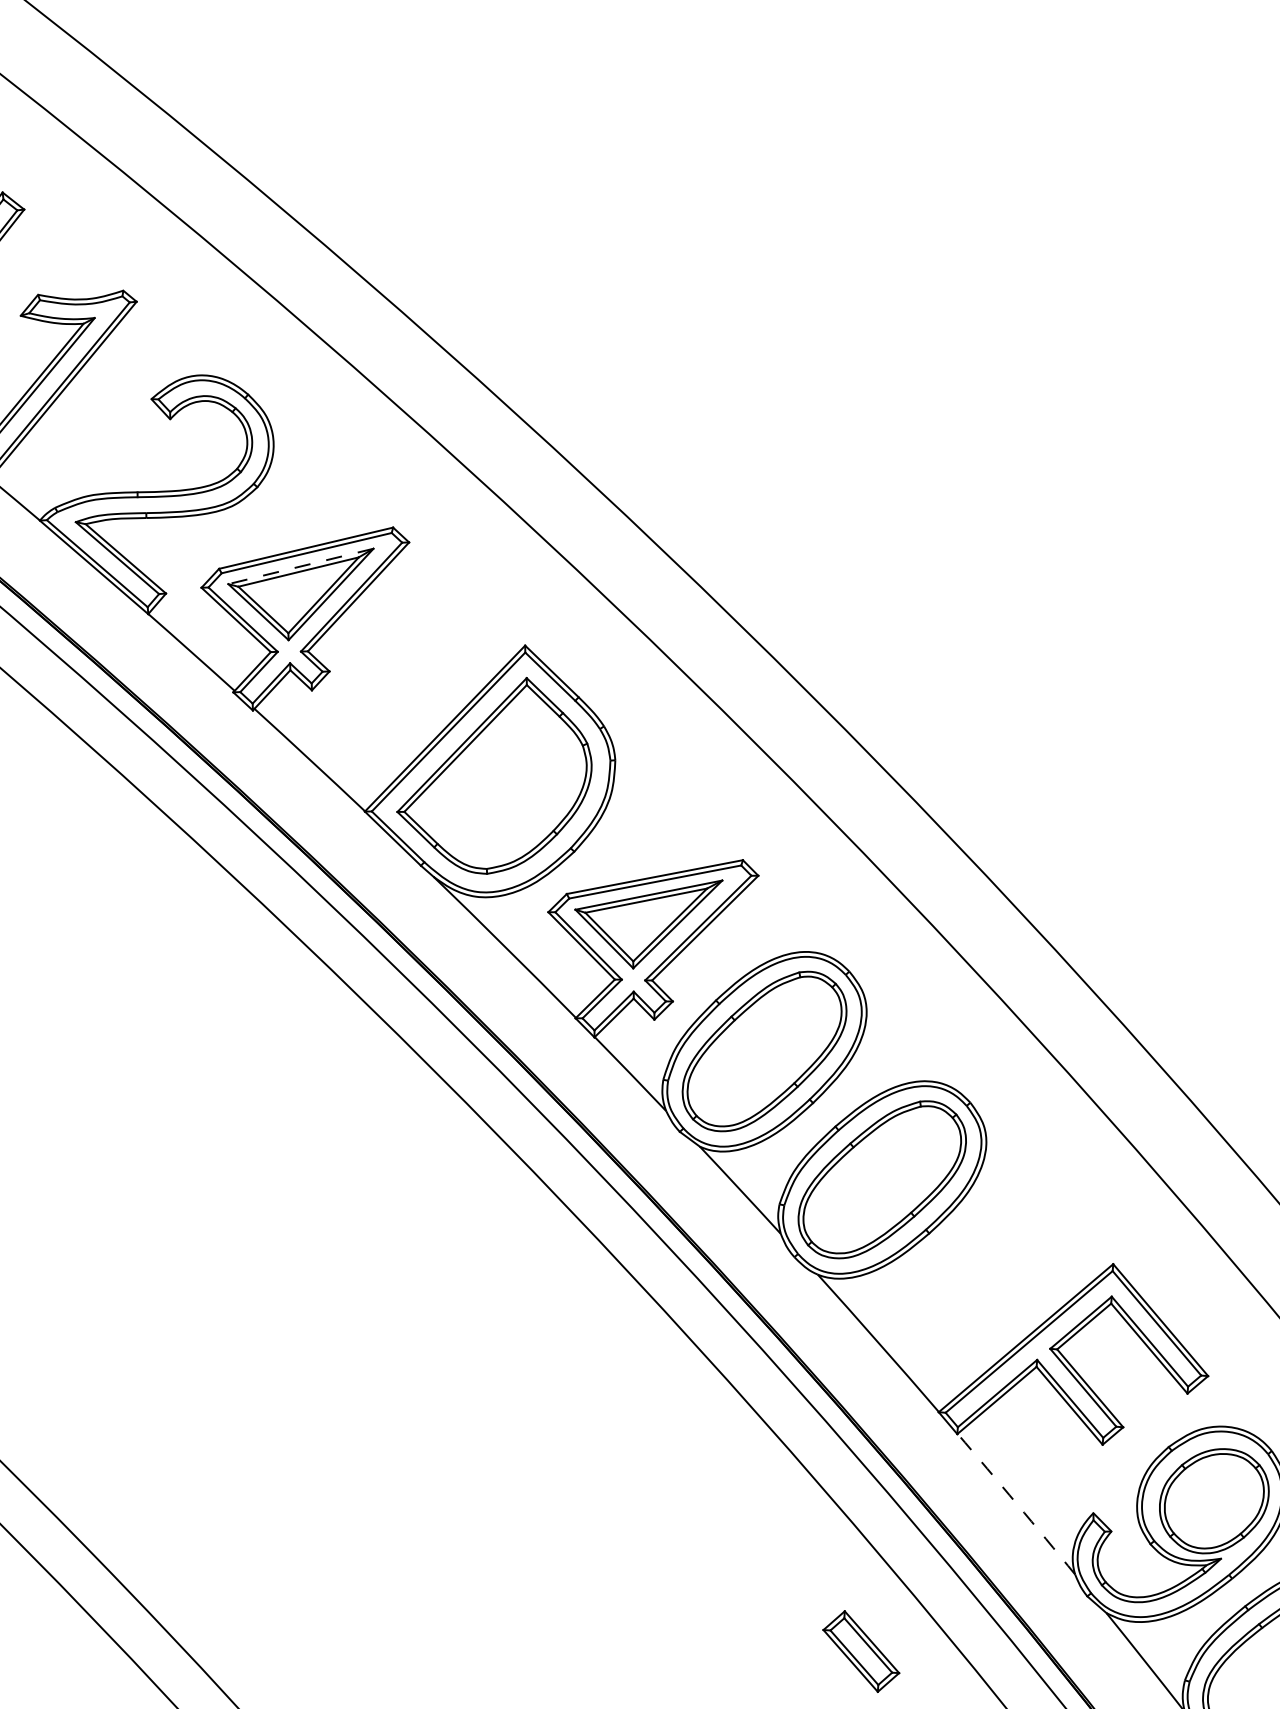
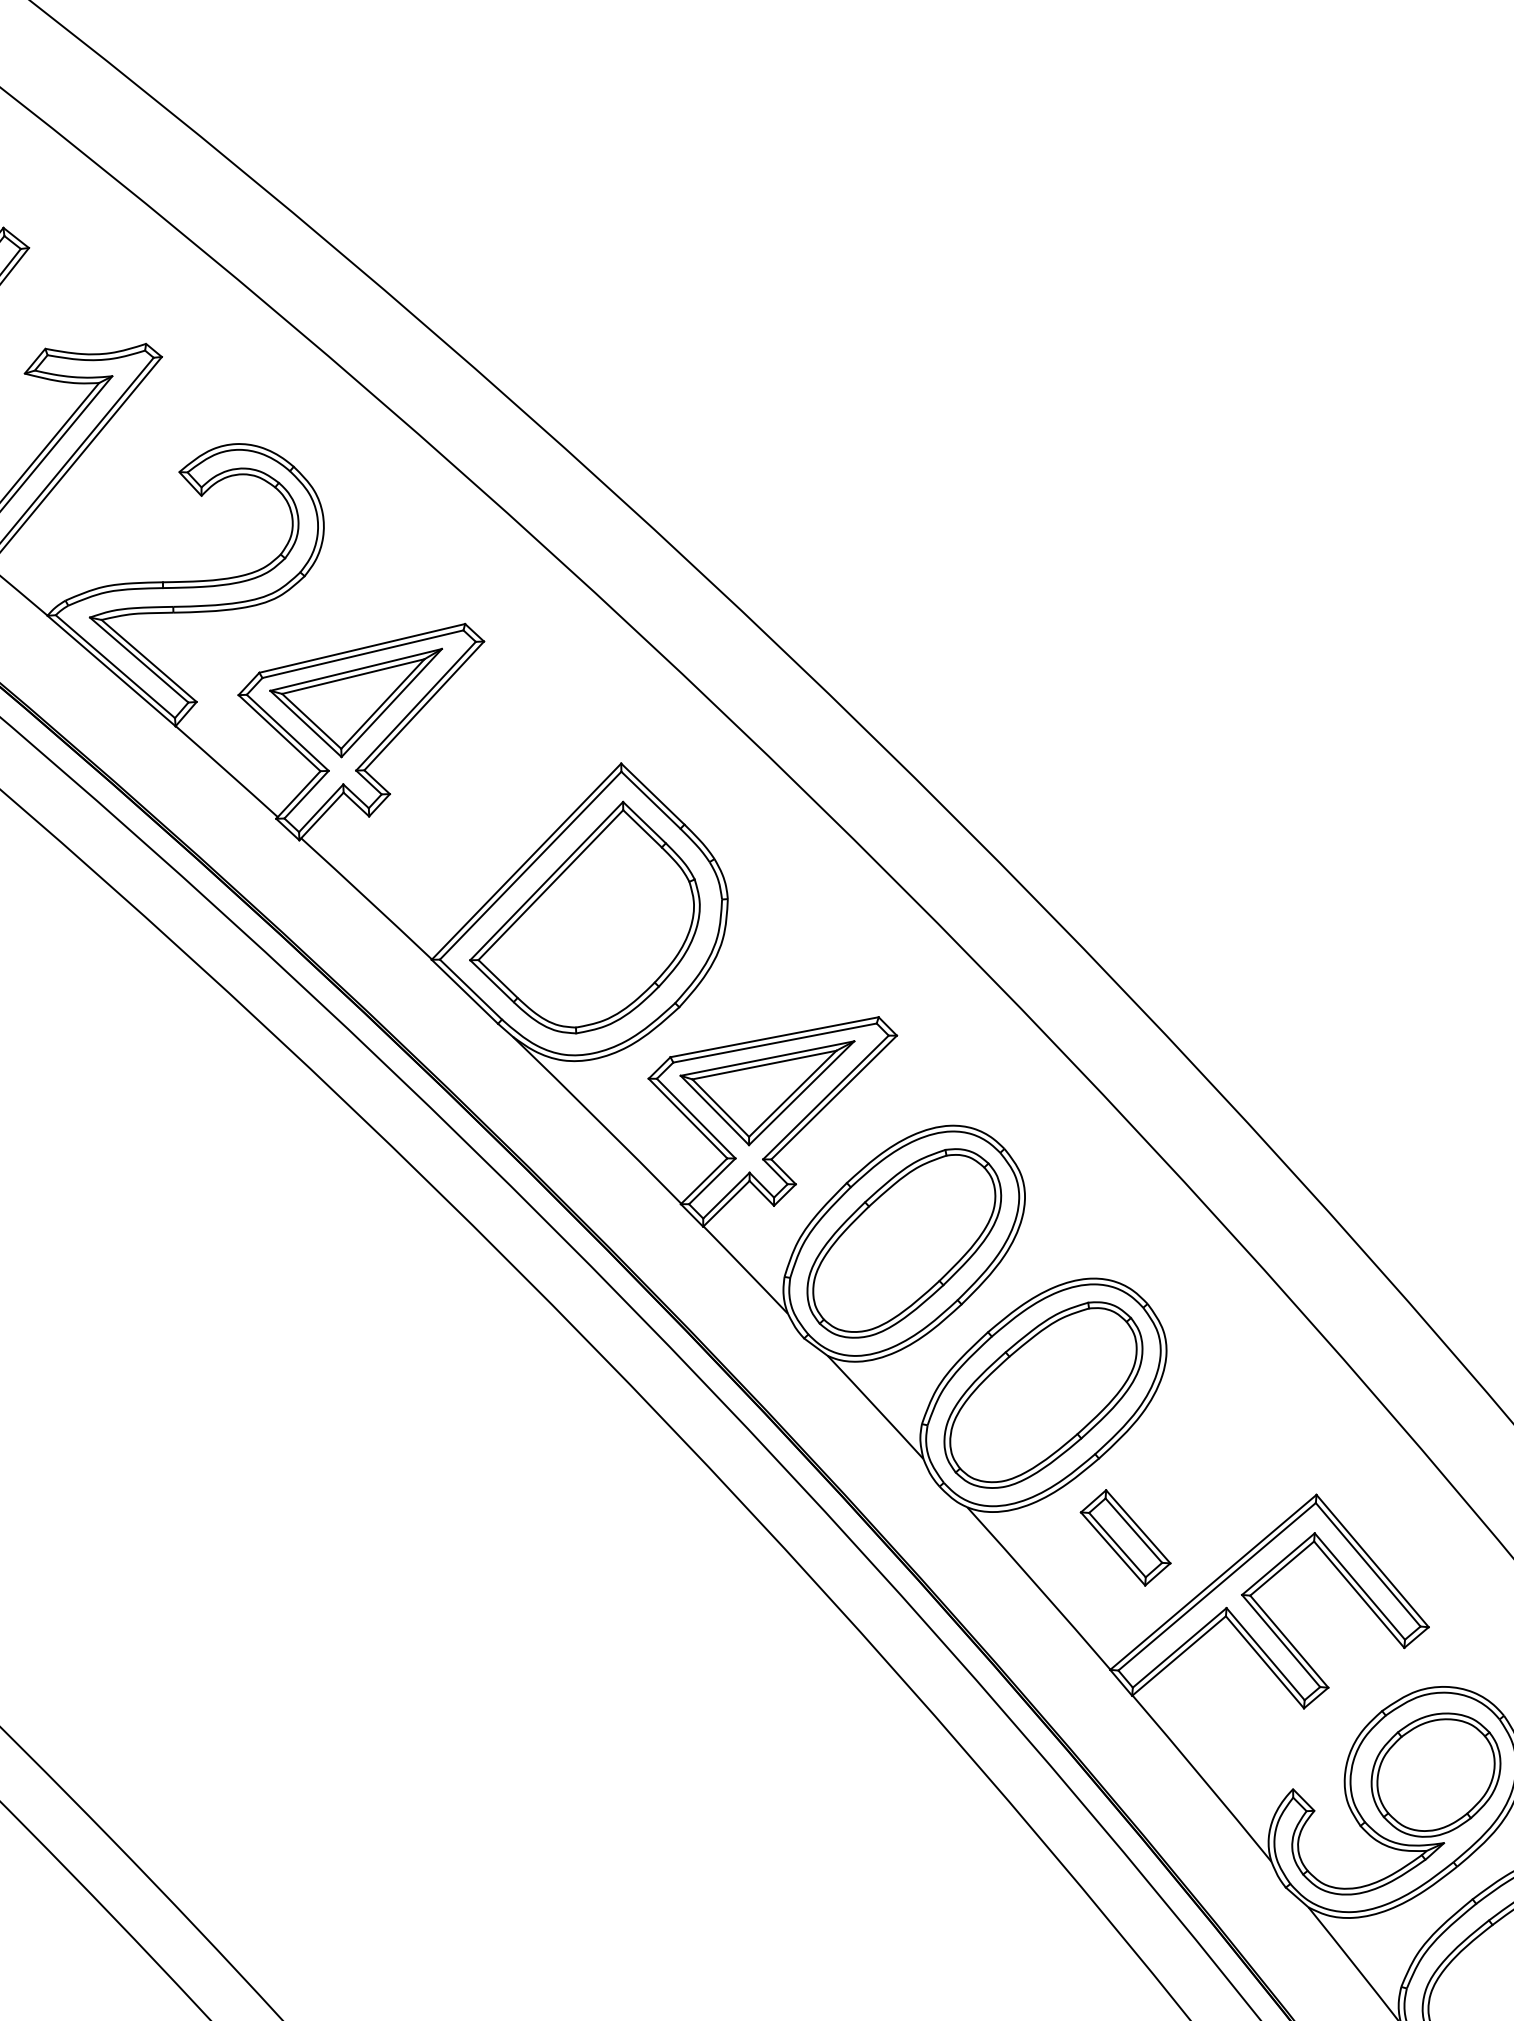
line: (300, 566) -> (355, 670), dashed -> solid
arc: (1016, 1504) -> (1202, 1778), dashed -> solid
part: (861, 1651) -> (1125, 1537), moved

